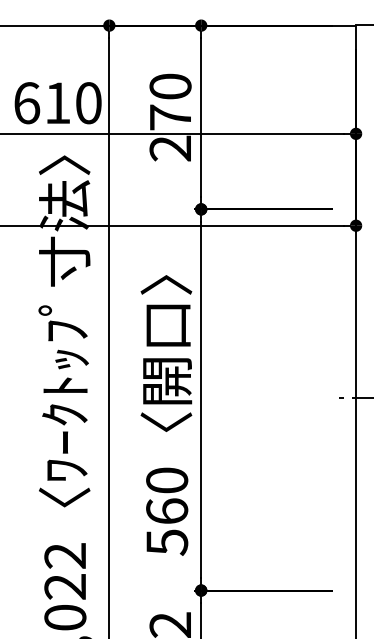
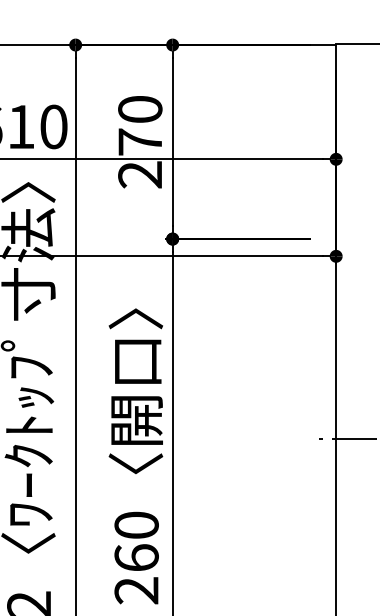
text: (167, 542) -> (137, 590), 560 -> 260

